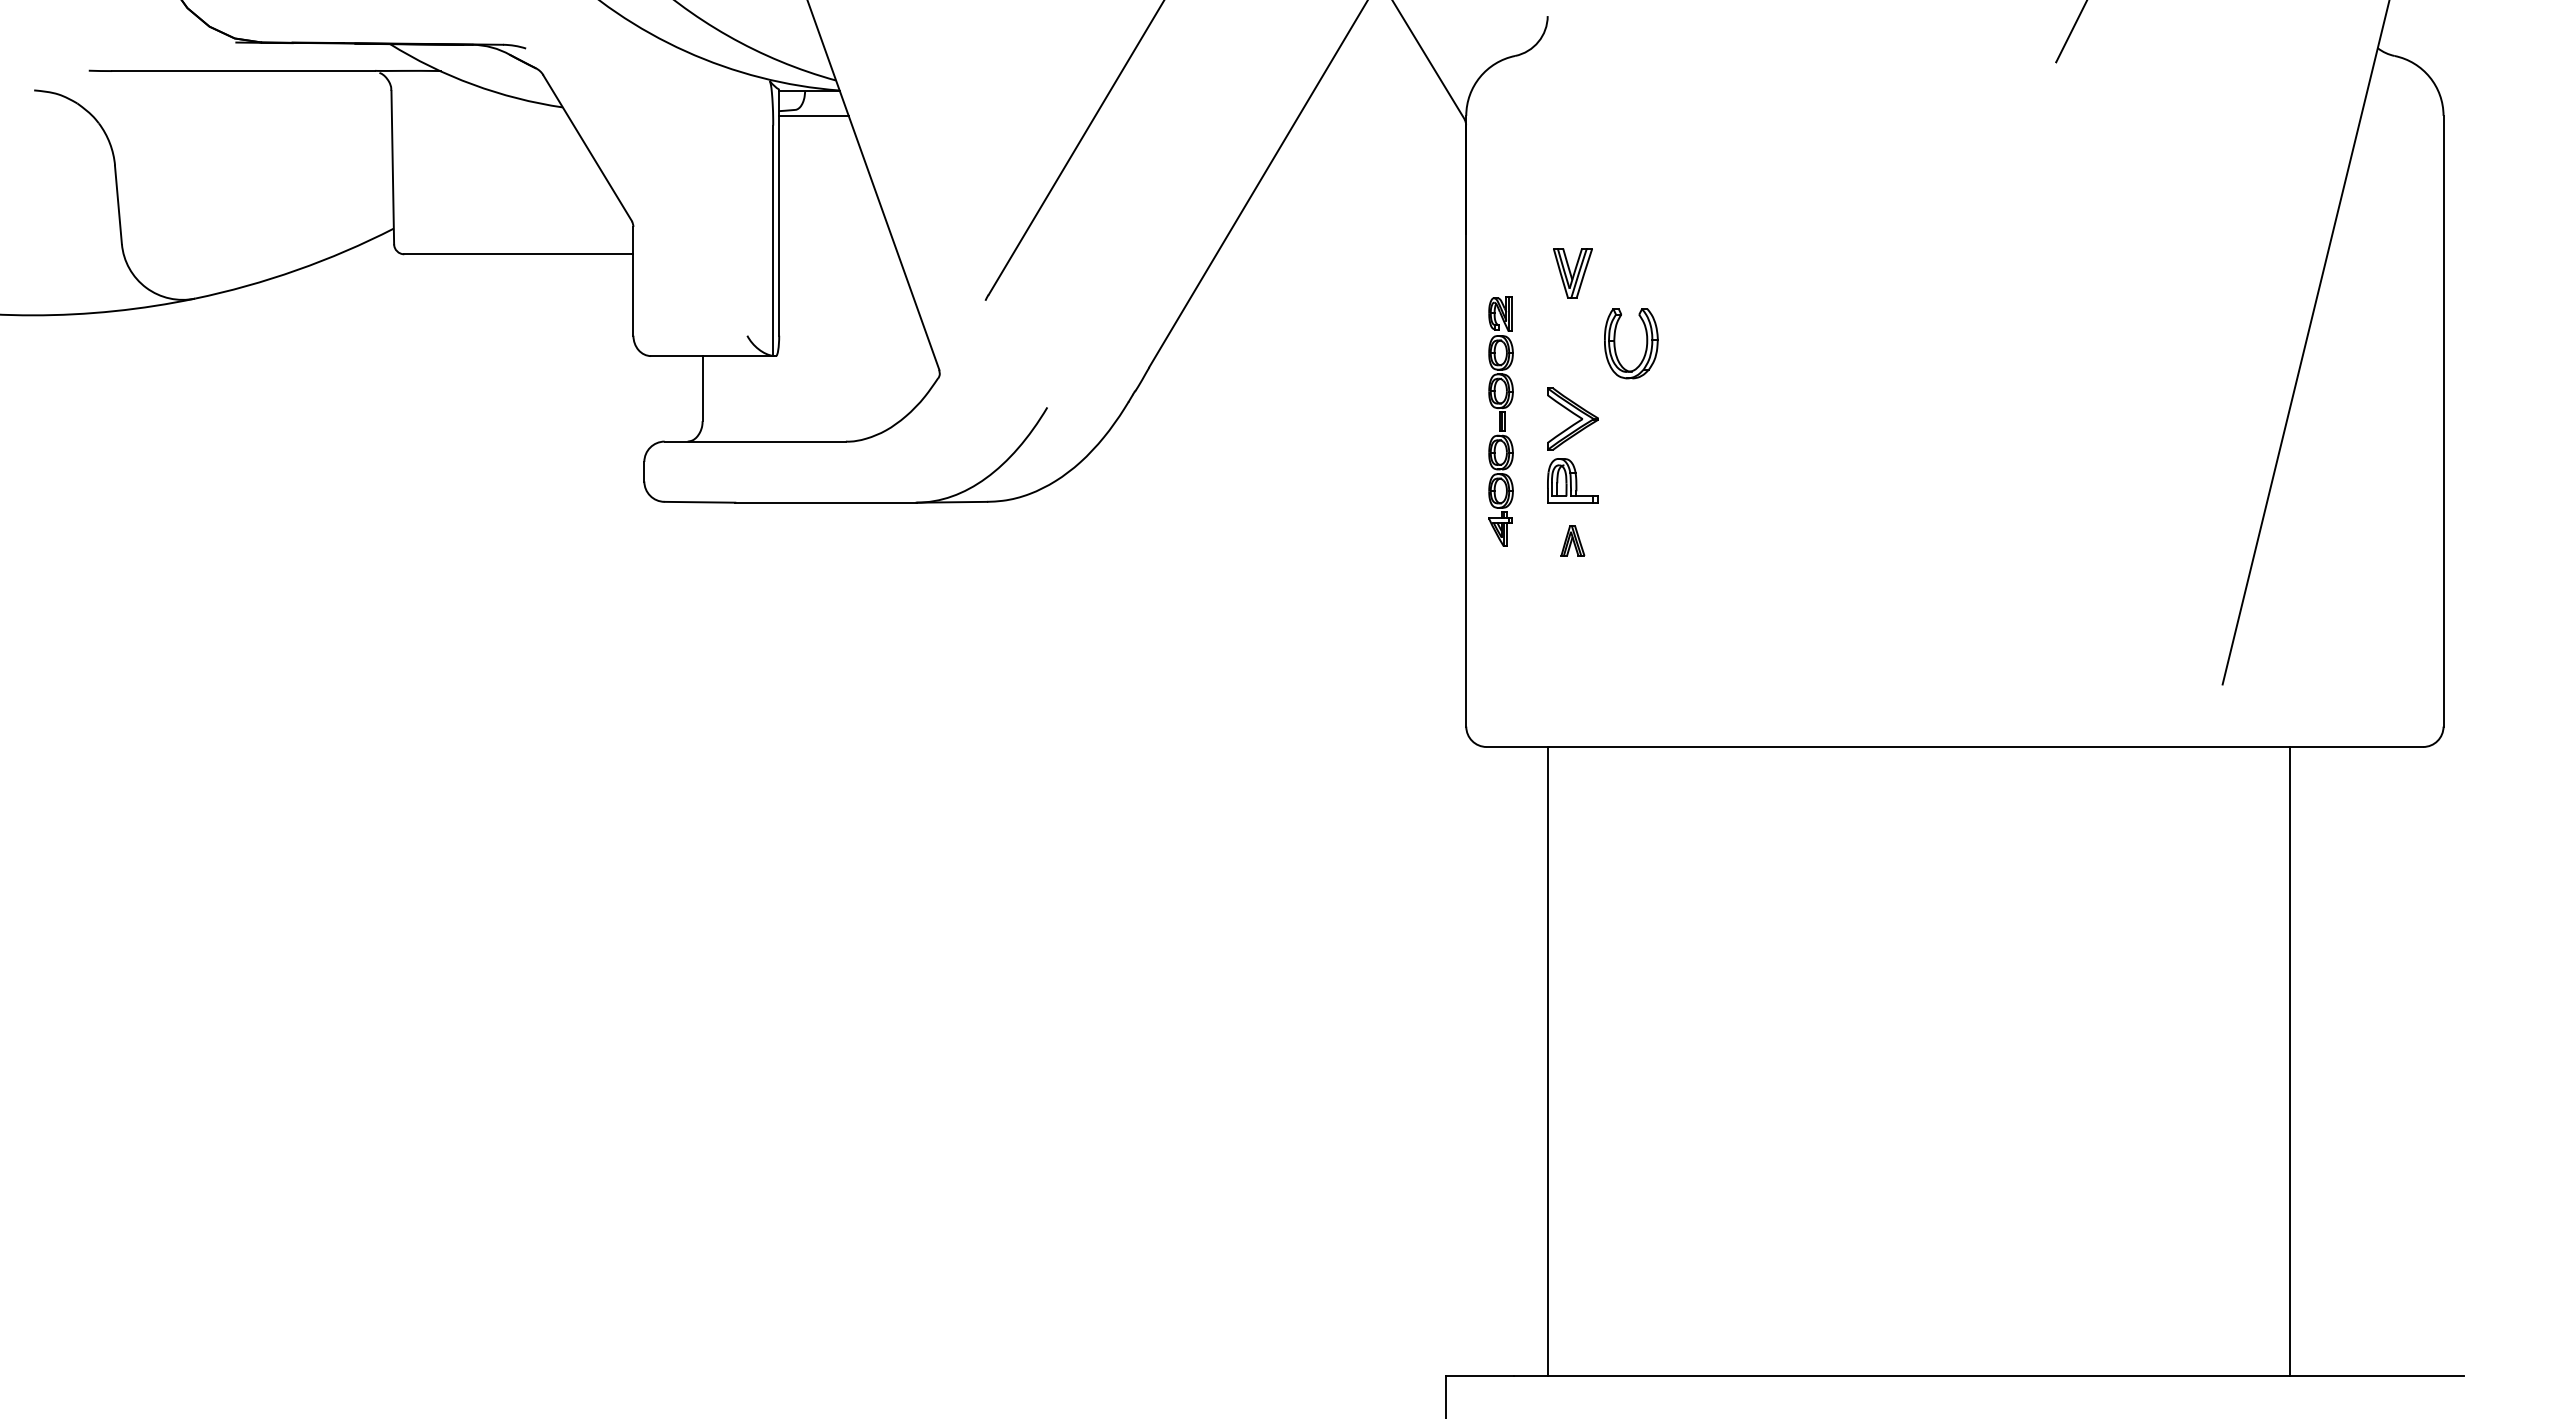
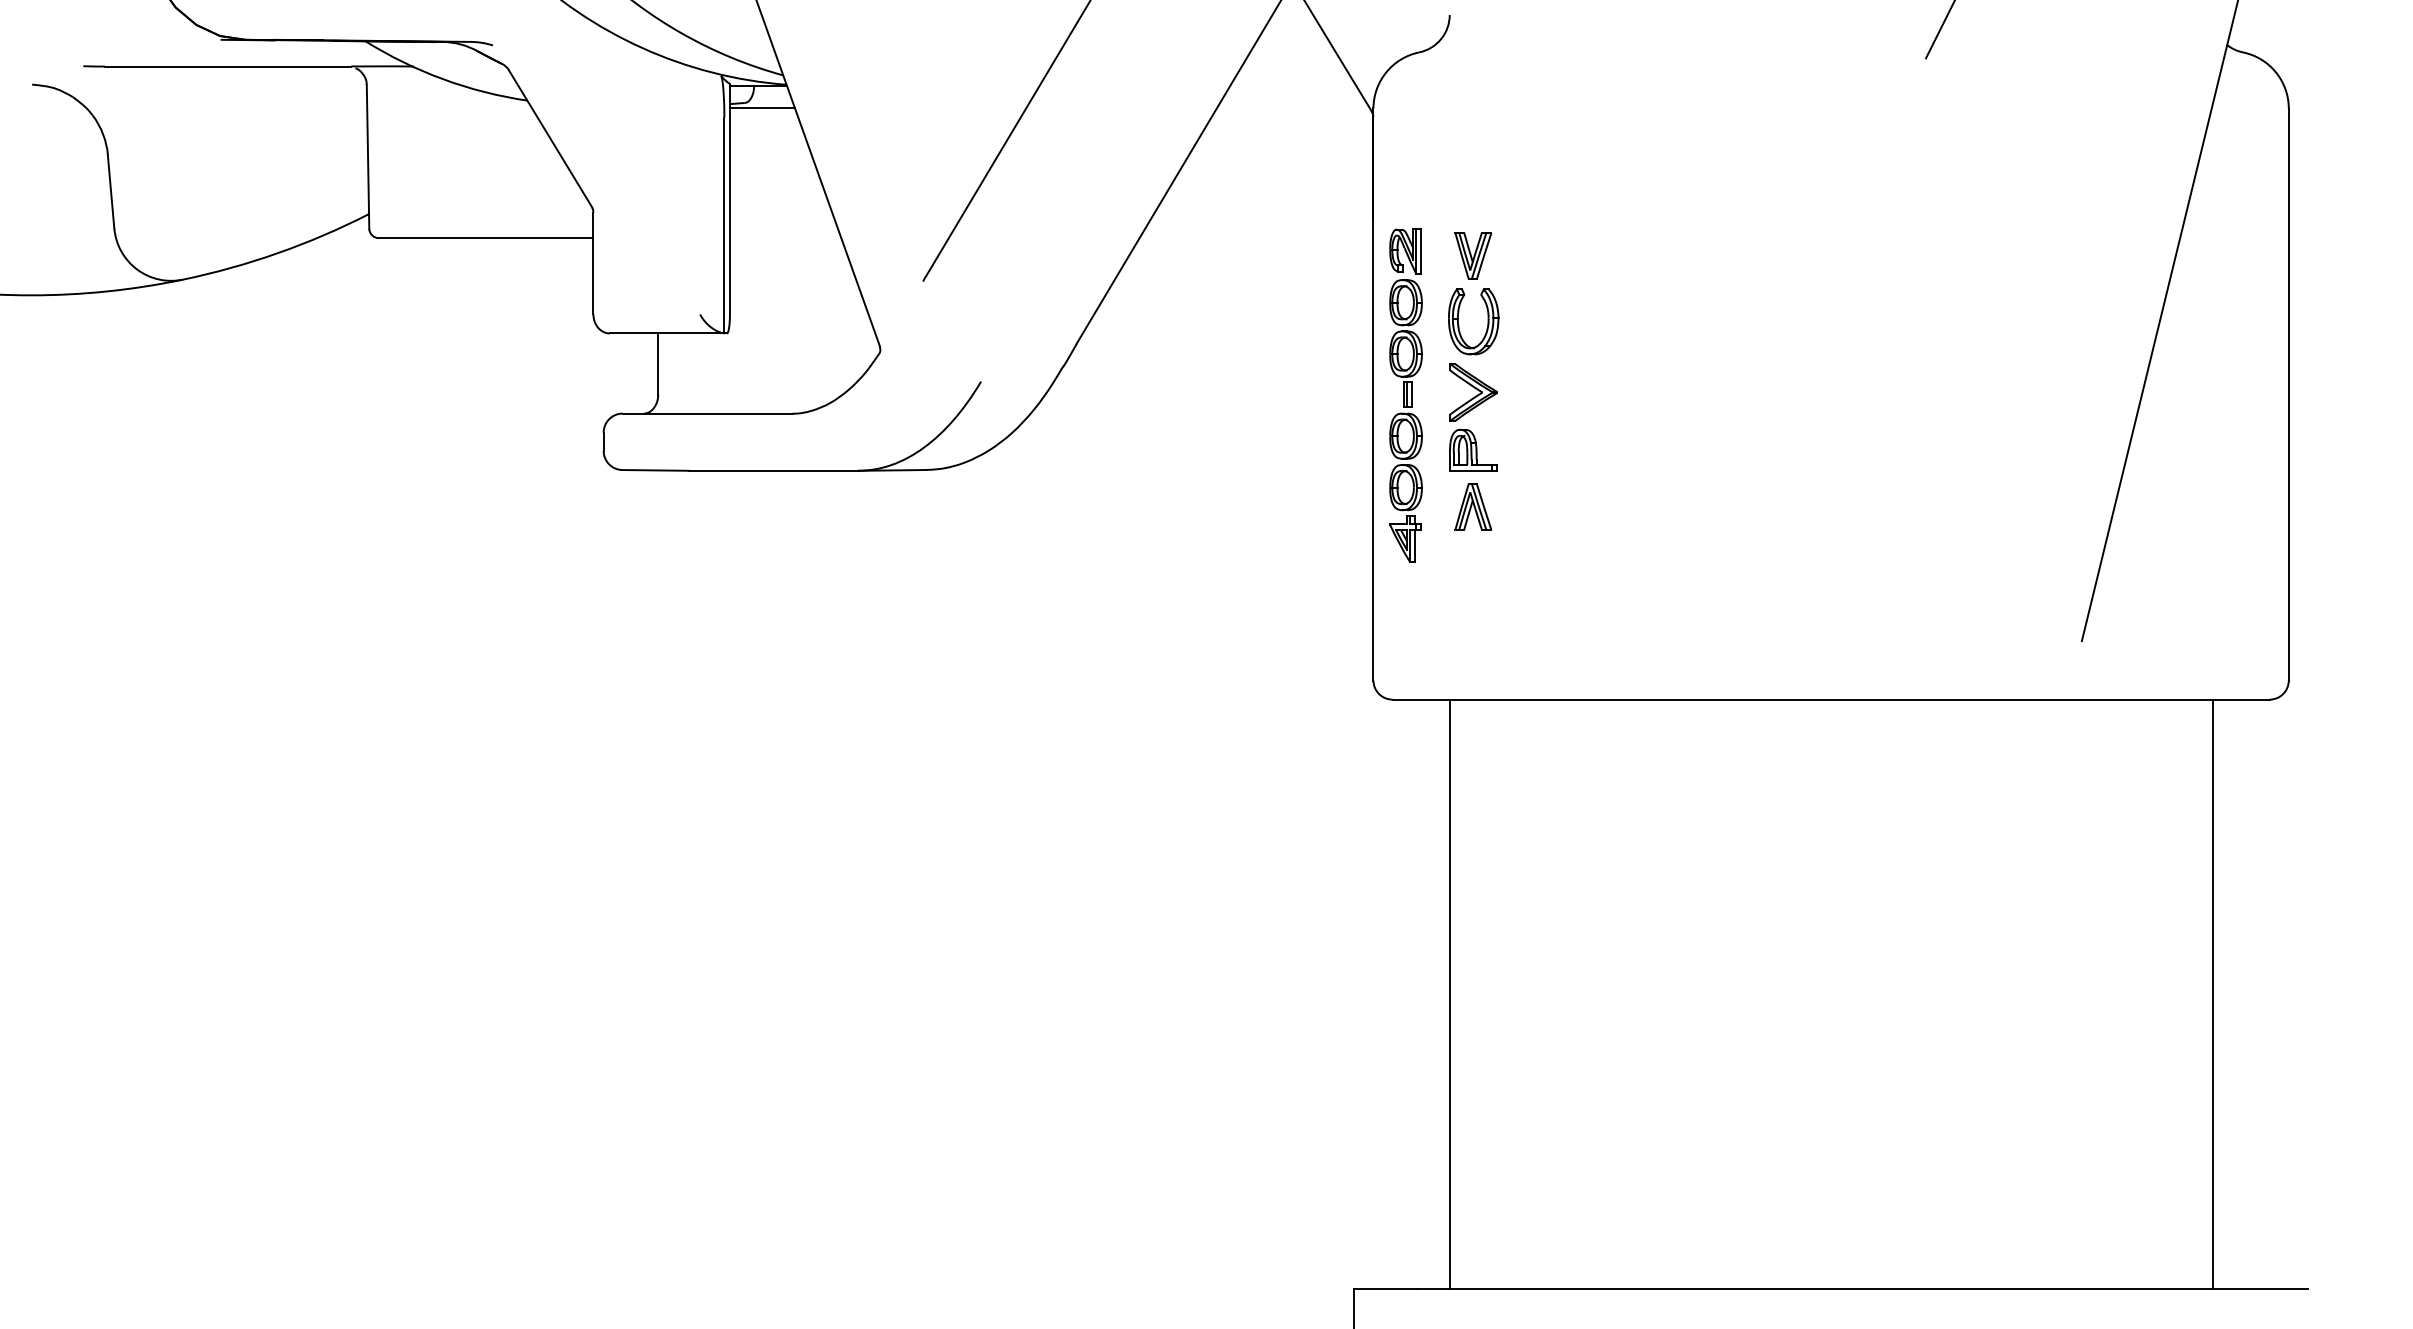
part: (1645, 347) -> (1487, 325), moved
part: (1500, 421) -> (1405, 394), size x1.43
part: (1572, 540) -> (1472, 506), size x1.67
line: (2290, 1061) -> (2212, 994), moved

